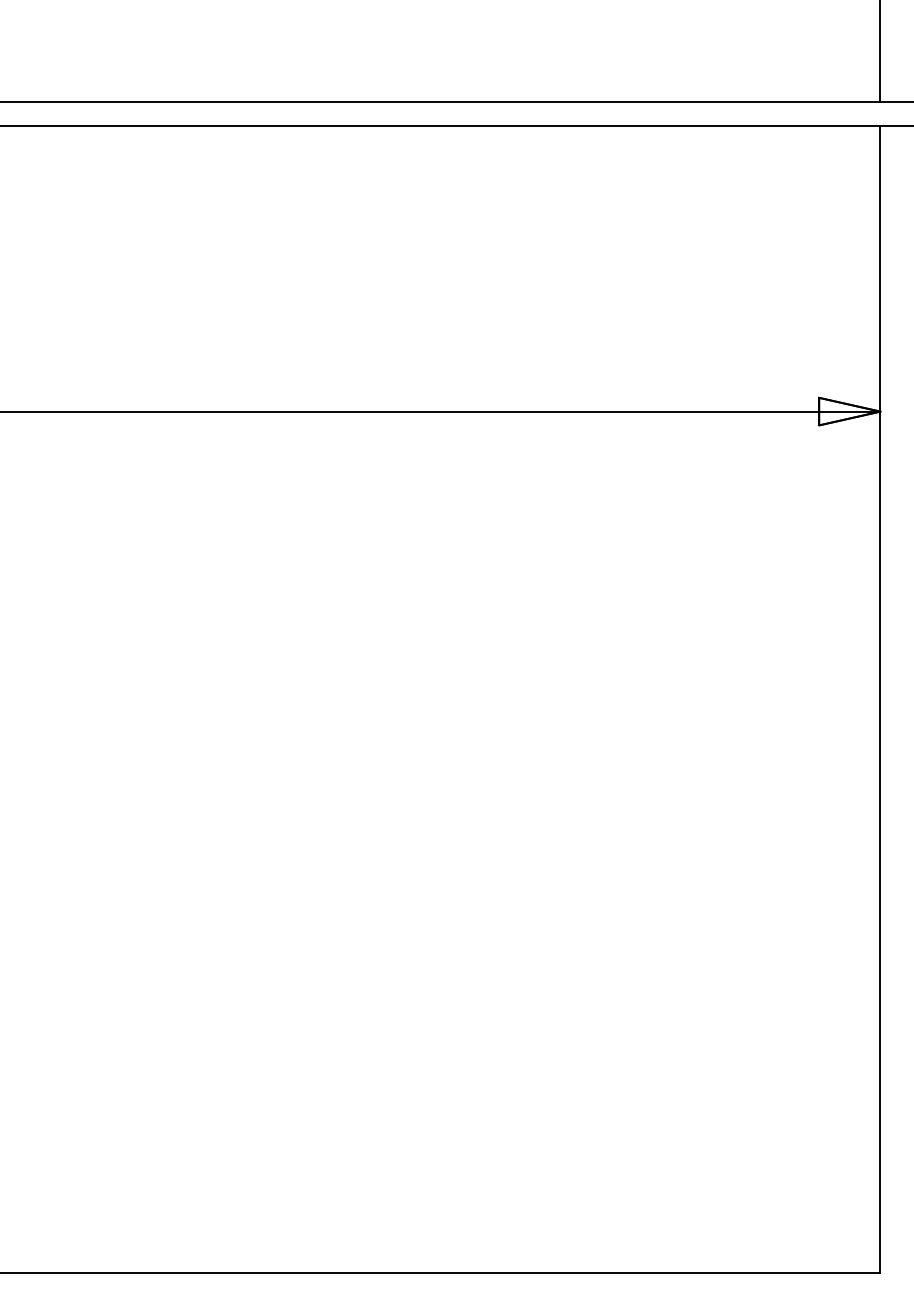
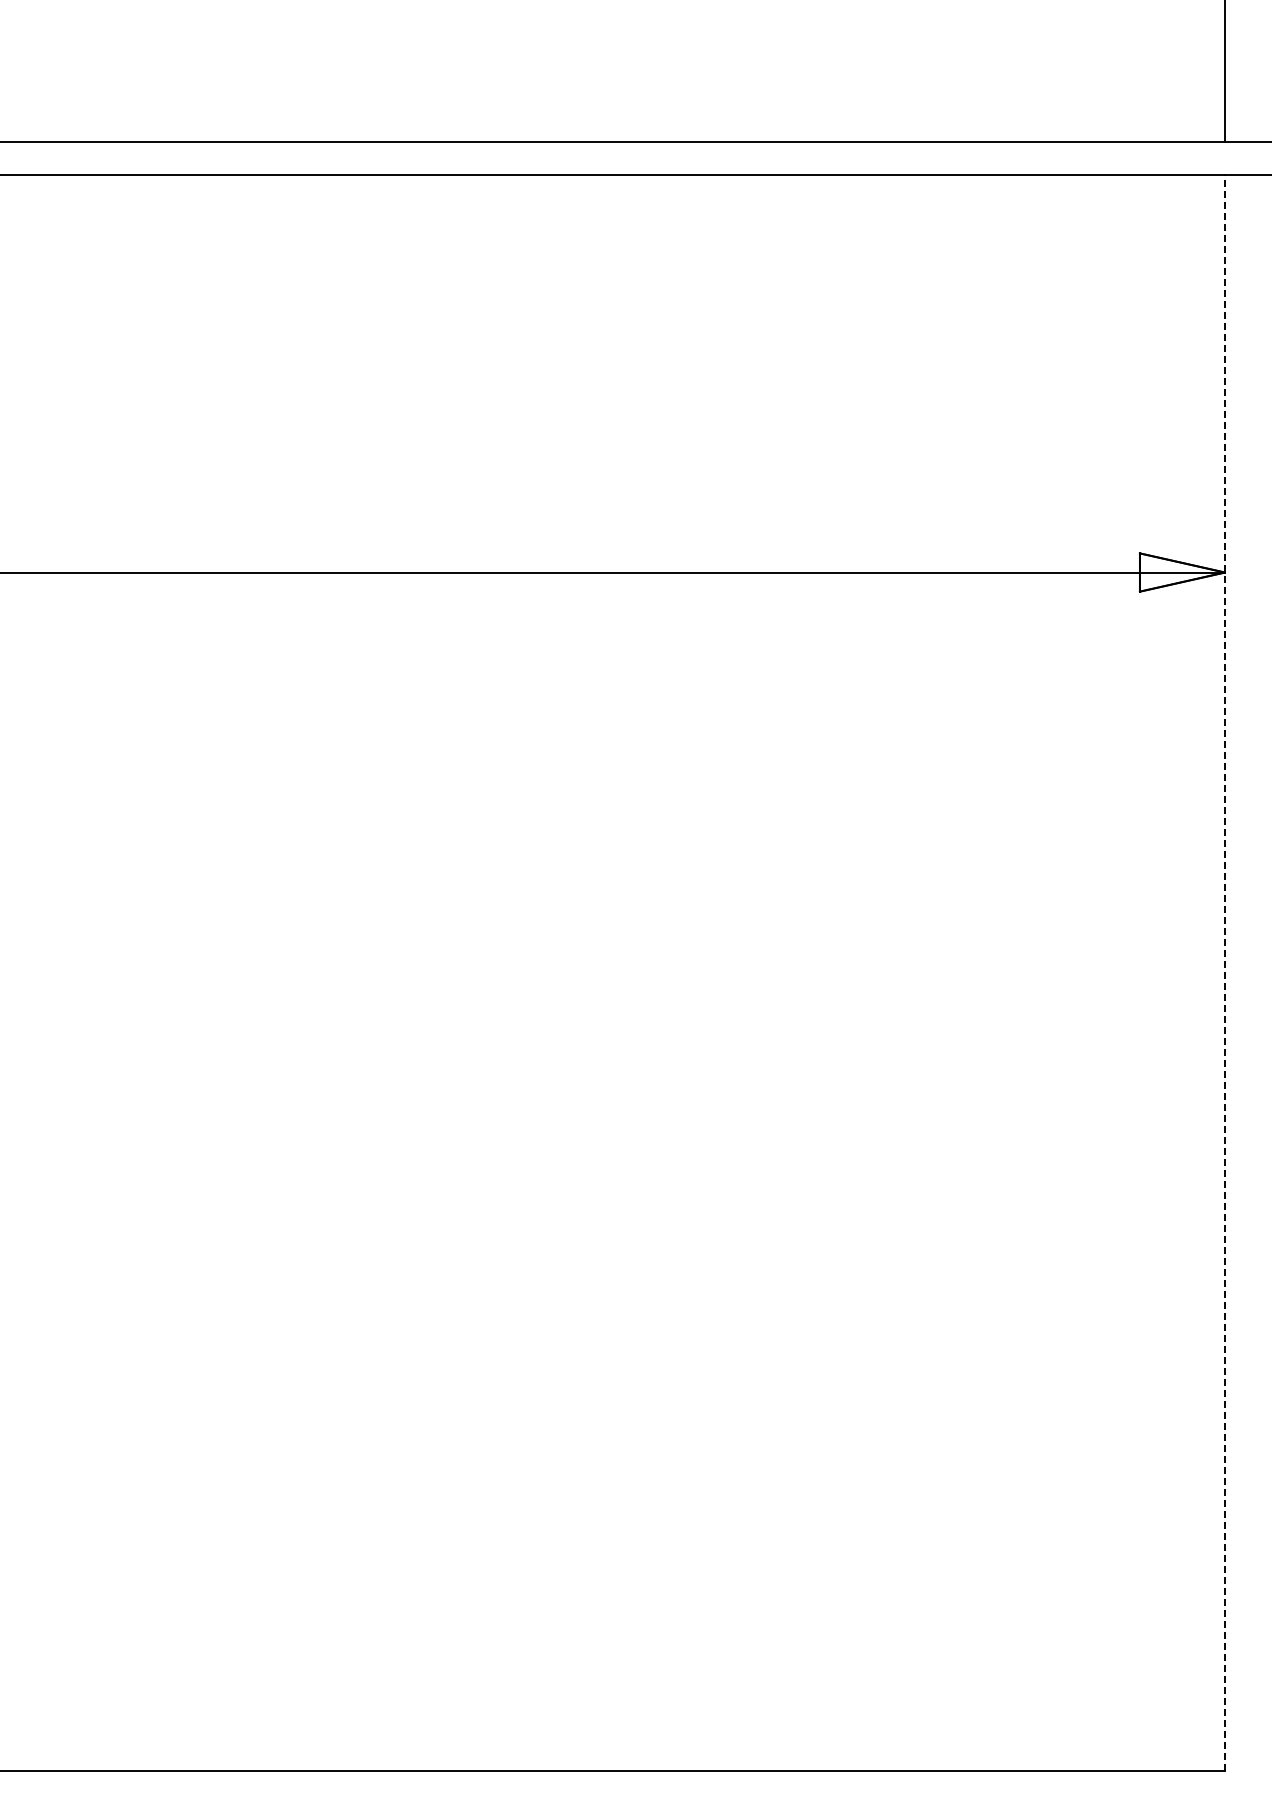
line: (880, 699) -> (1224, 973), solid -> dashed

